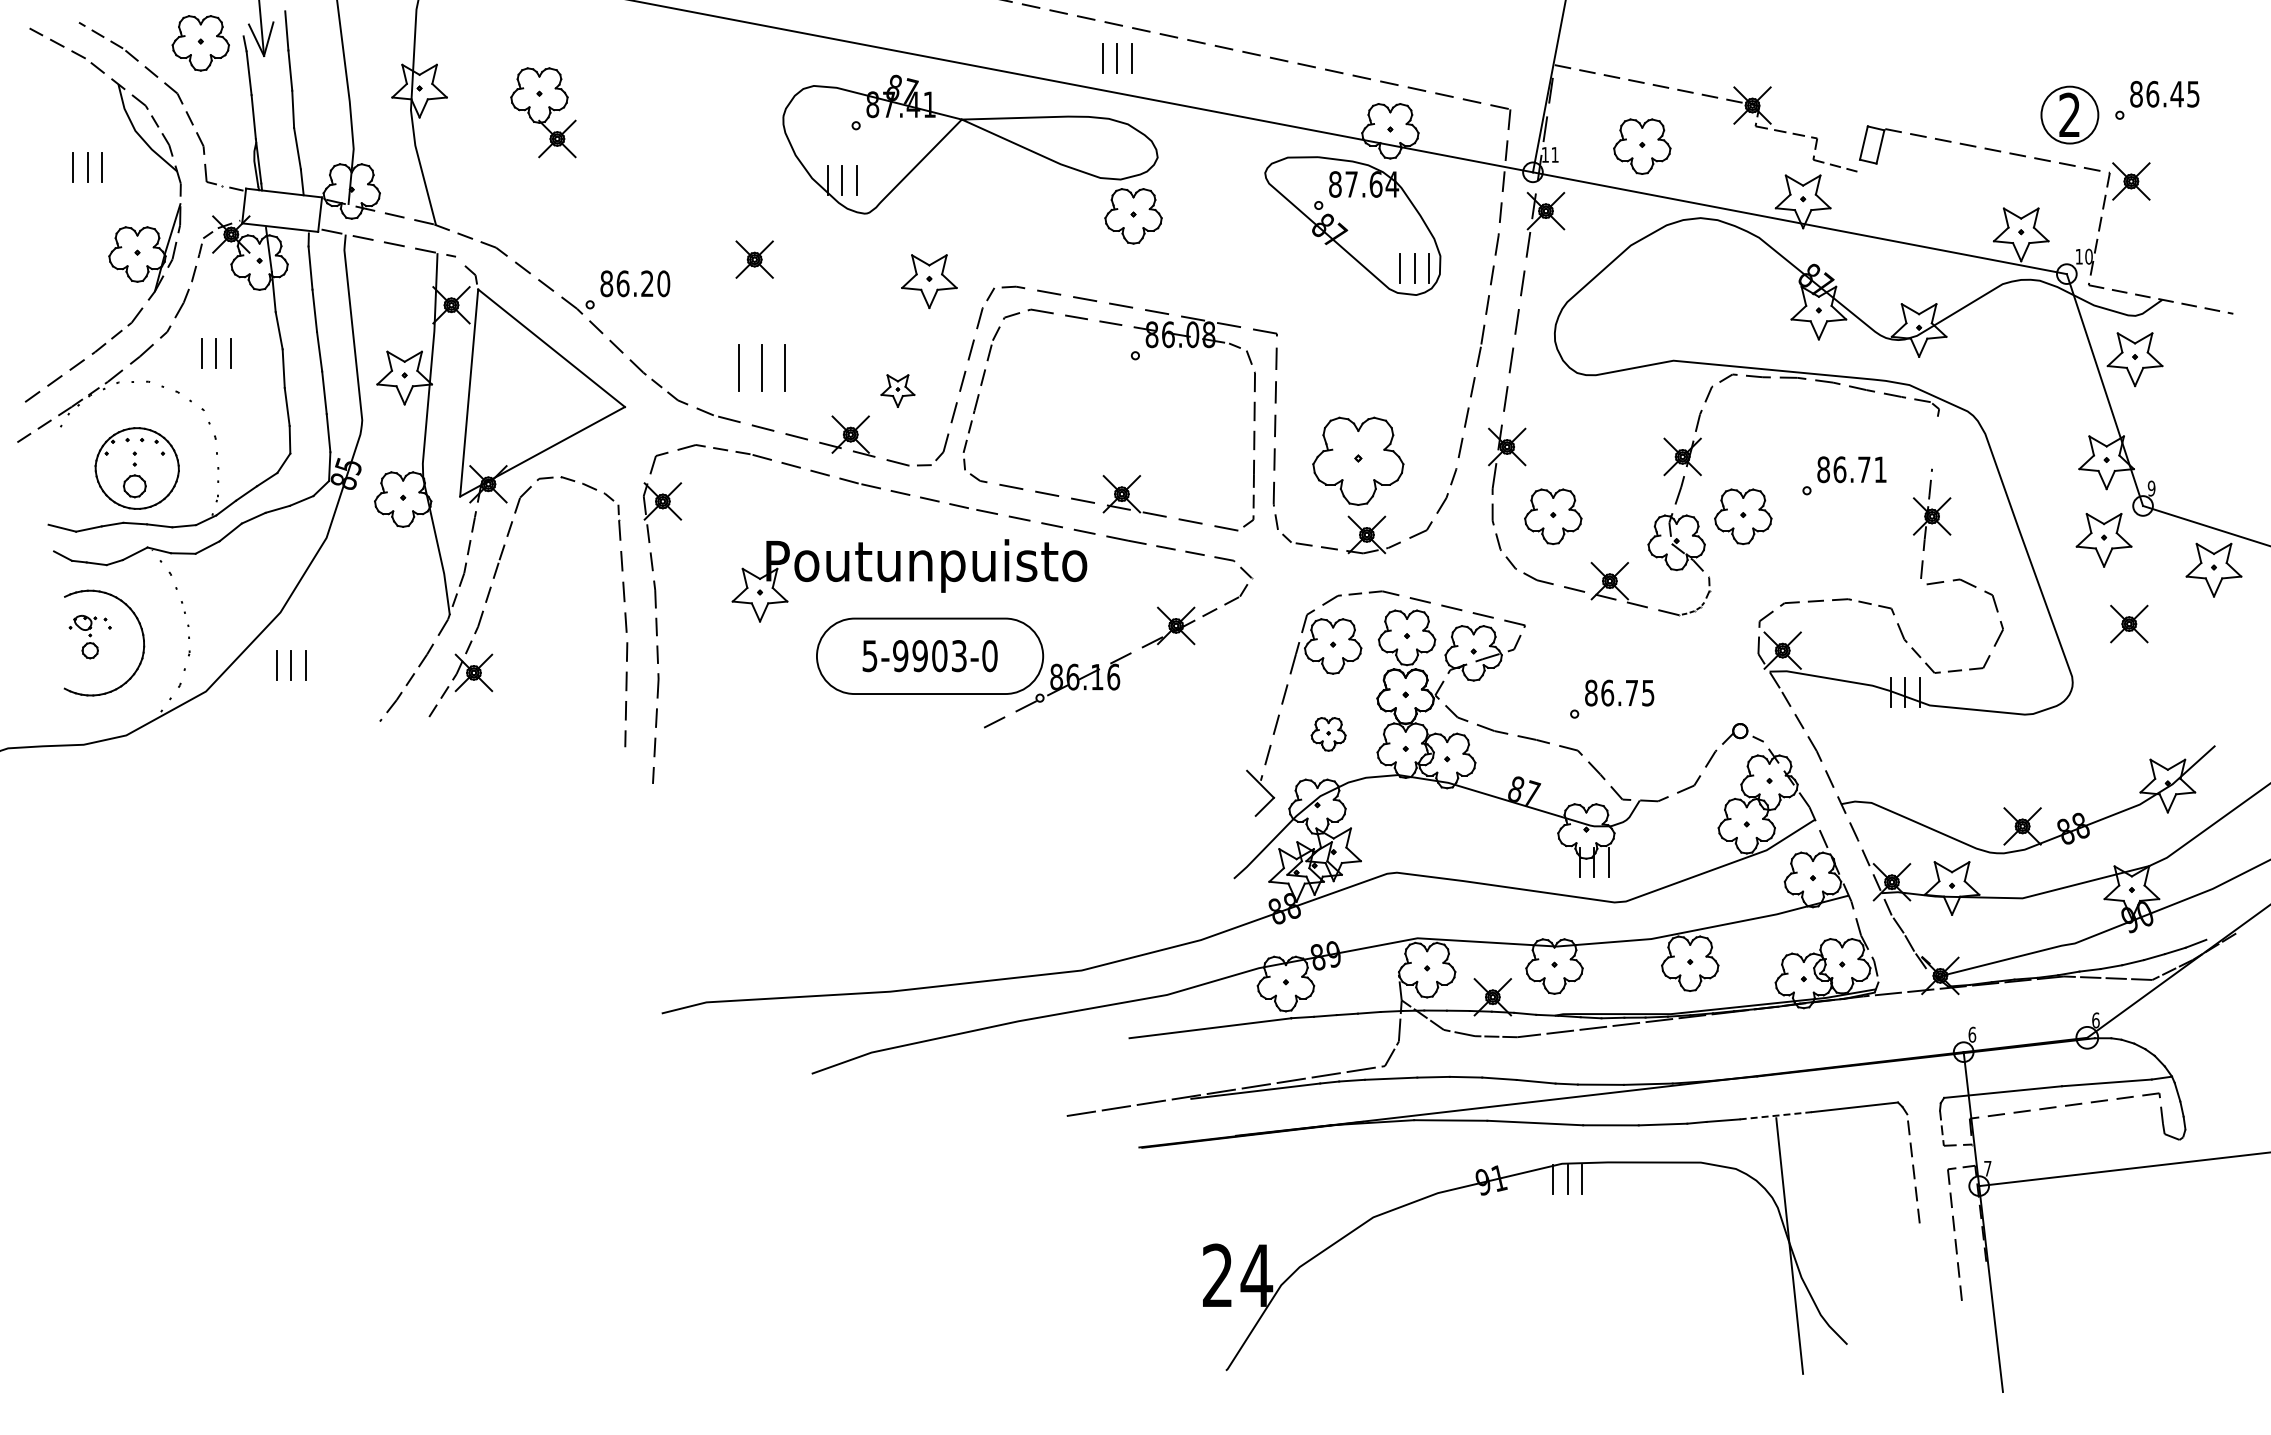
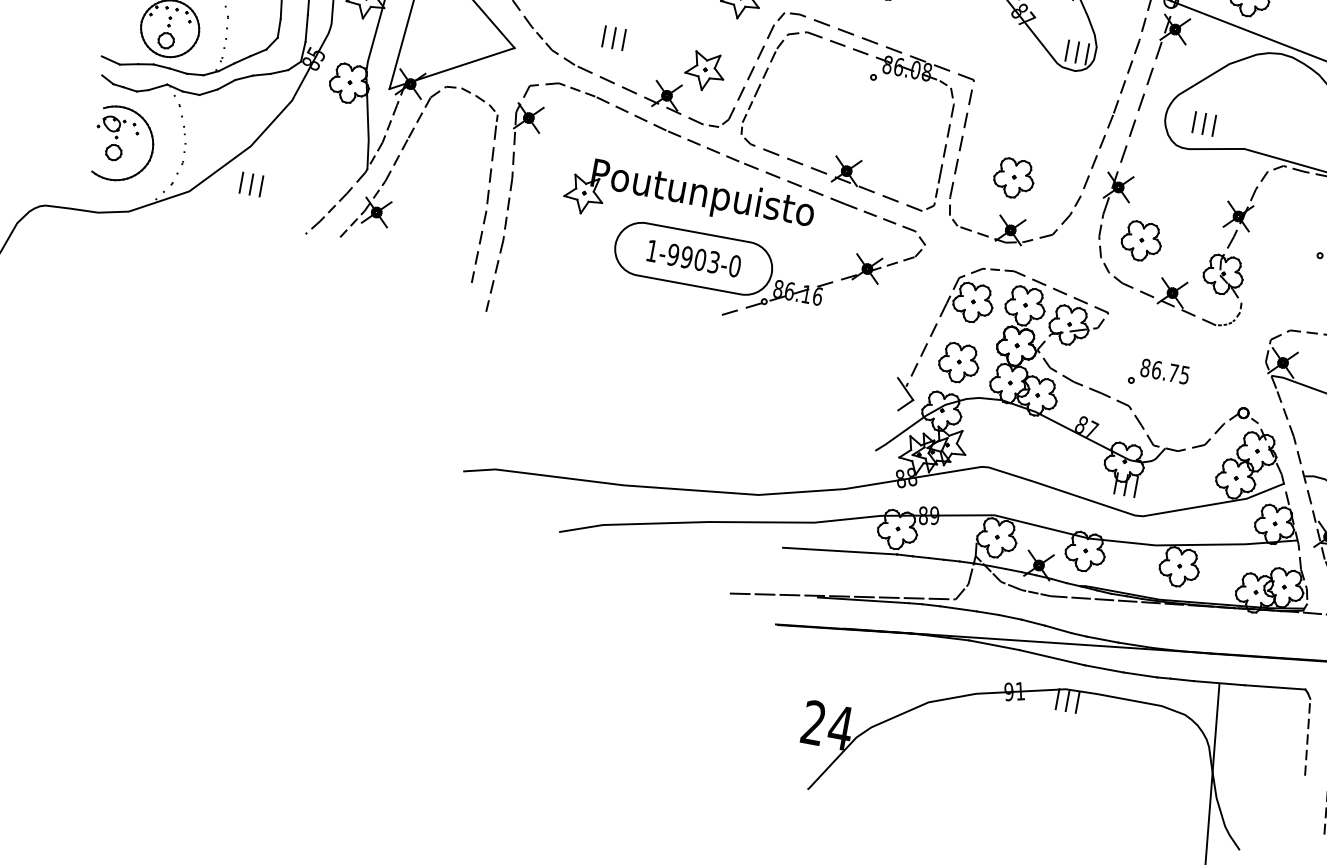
part: (1610, 336) -> (1203, 124), added
part: (761, 367) -> (613, 38), size x0.62
part: (897, 390) -> (704, 71), size x1.67
part: (1358, 461) -> (1014, 178), size x0.62
part: (1743, 516) -> (1272, 265), removed
part: (90, 636) -> (116, 138), size x1.43
text: (869, 656) -> (651, 251), 5-9903-0 -> 1-9903-0
part: (1328, 734) -> (958, 363), size x1.67
line: (1776, 1115) -> (1219, 683), dashed -> solid

